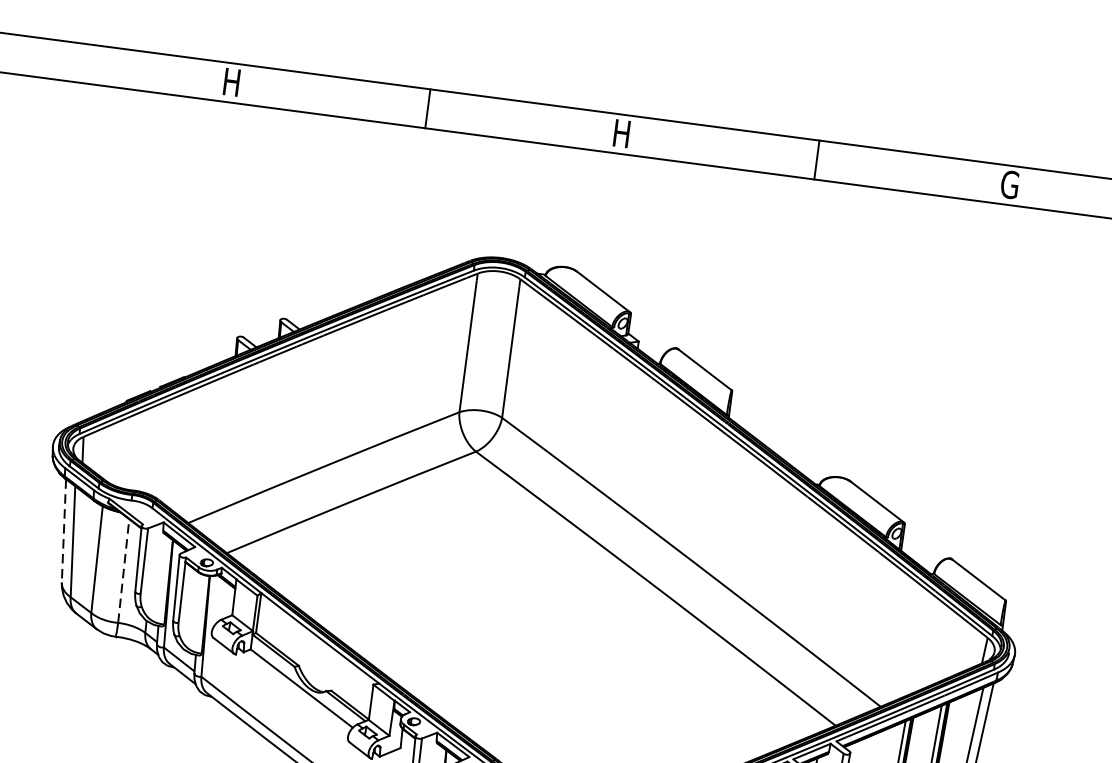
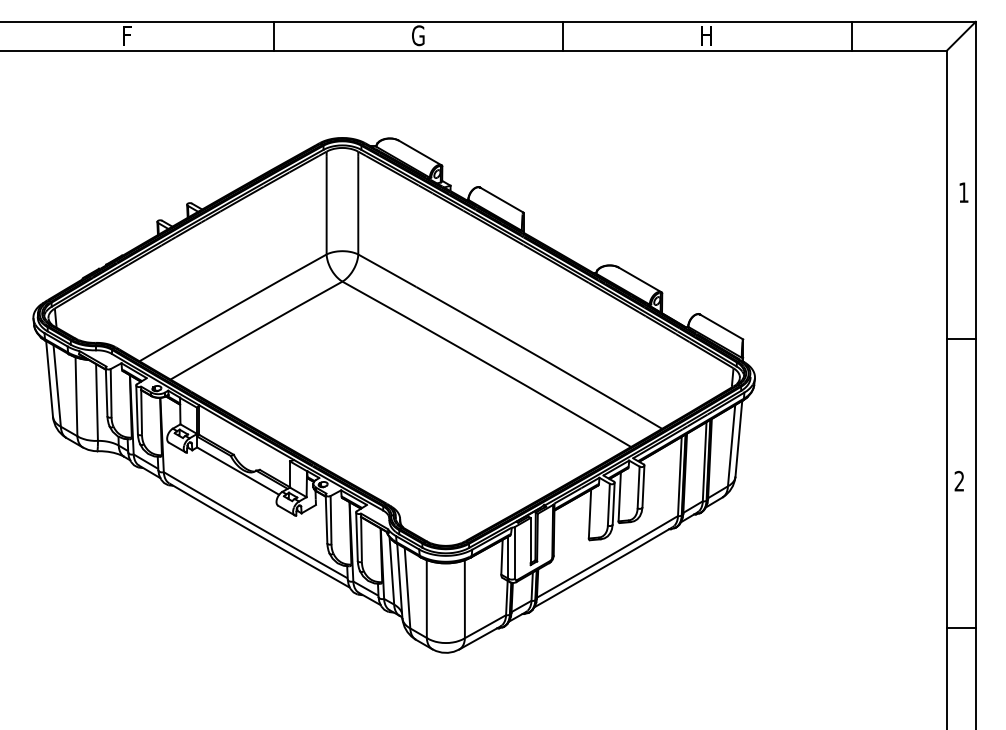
text: (232, 82) -> (129, 35), H -> F
text: (622, 133) -> (418, 35), H -> G
text: (1008, 184) -> (705, 35), G -> H
line: (63, 531) -> (49, 379), dashed -> solid
line: (124, 571) -> (97, 402), dashed -> solid

